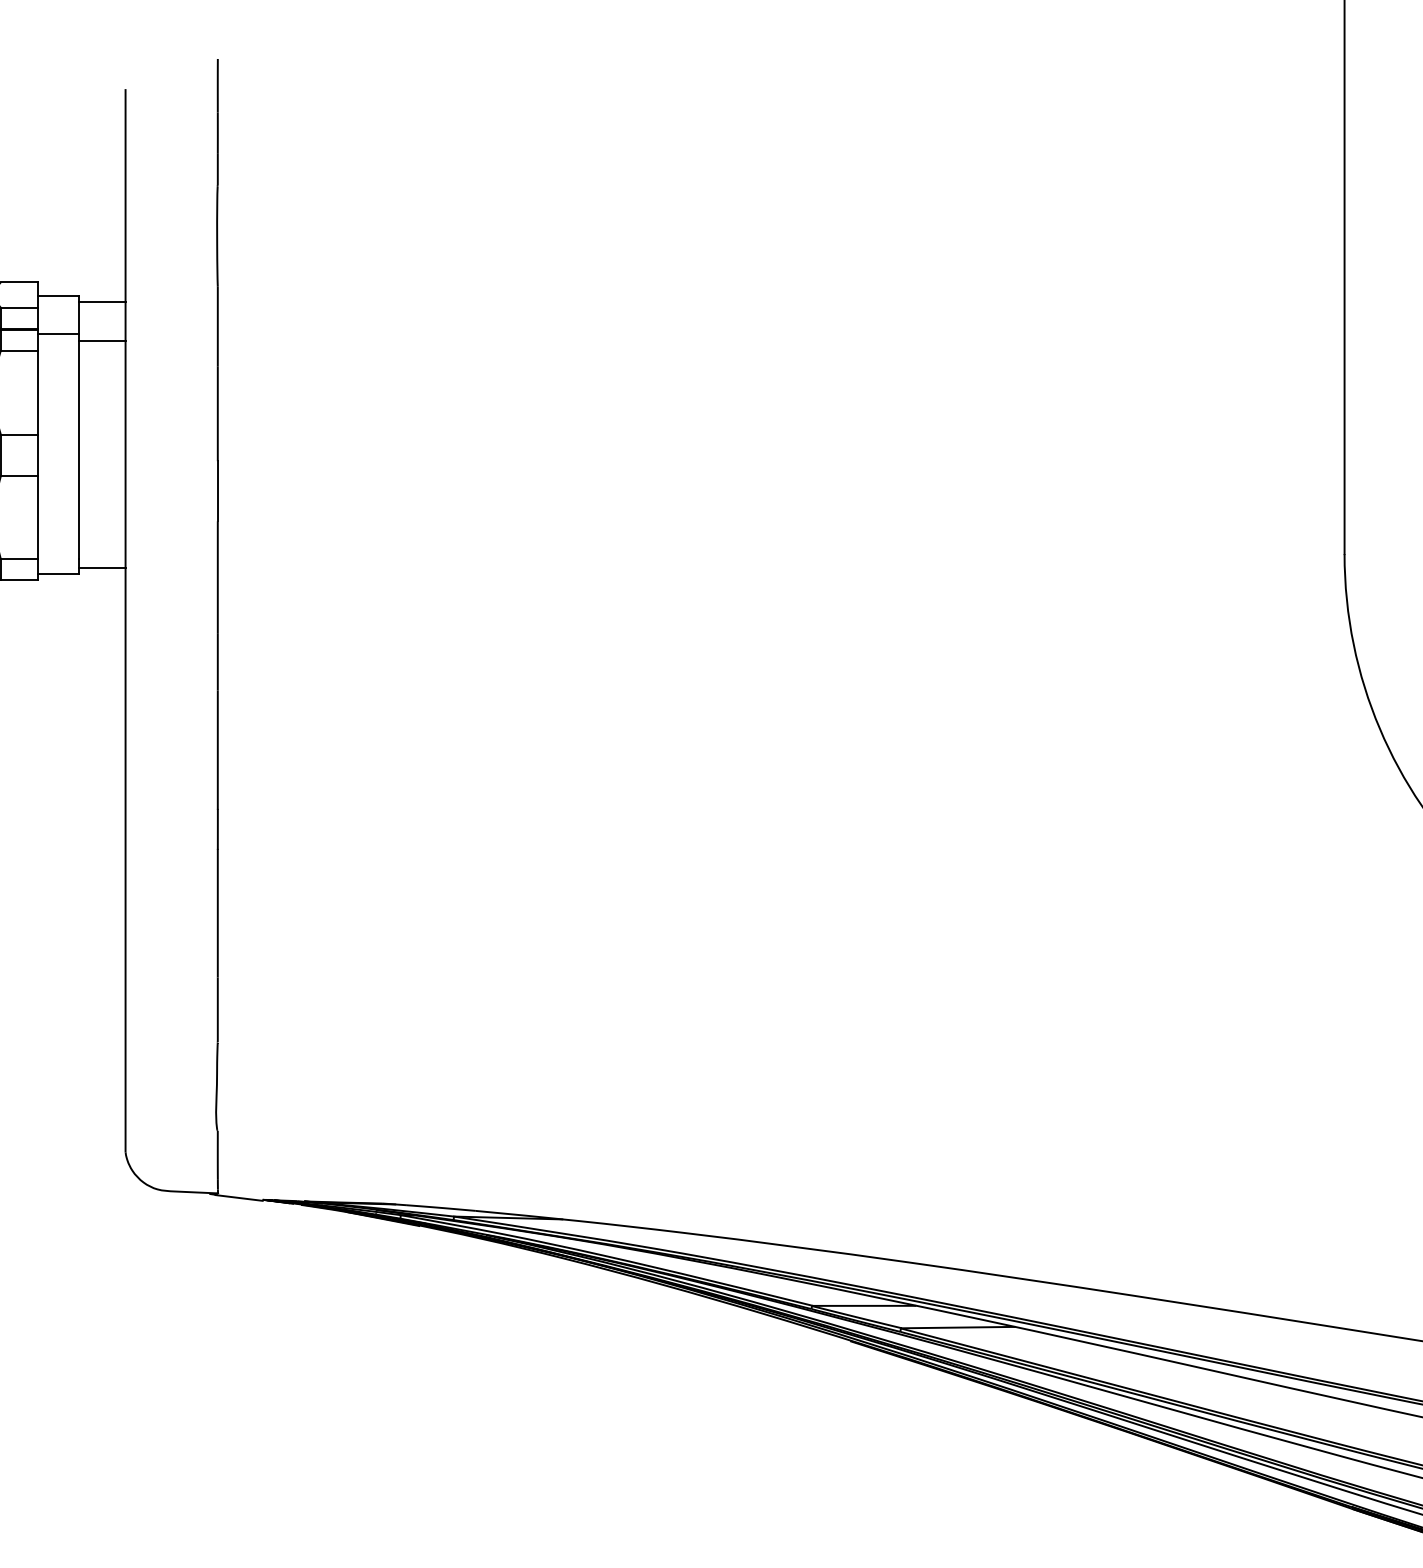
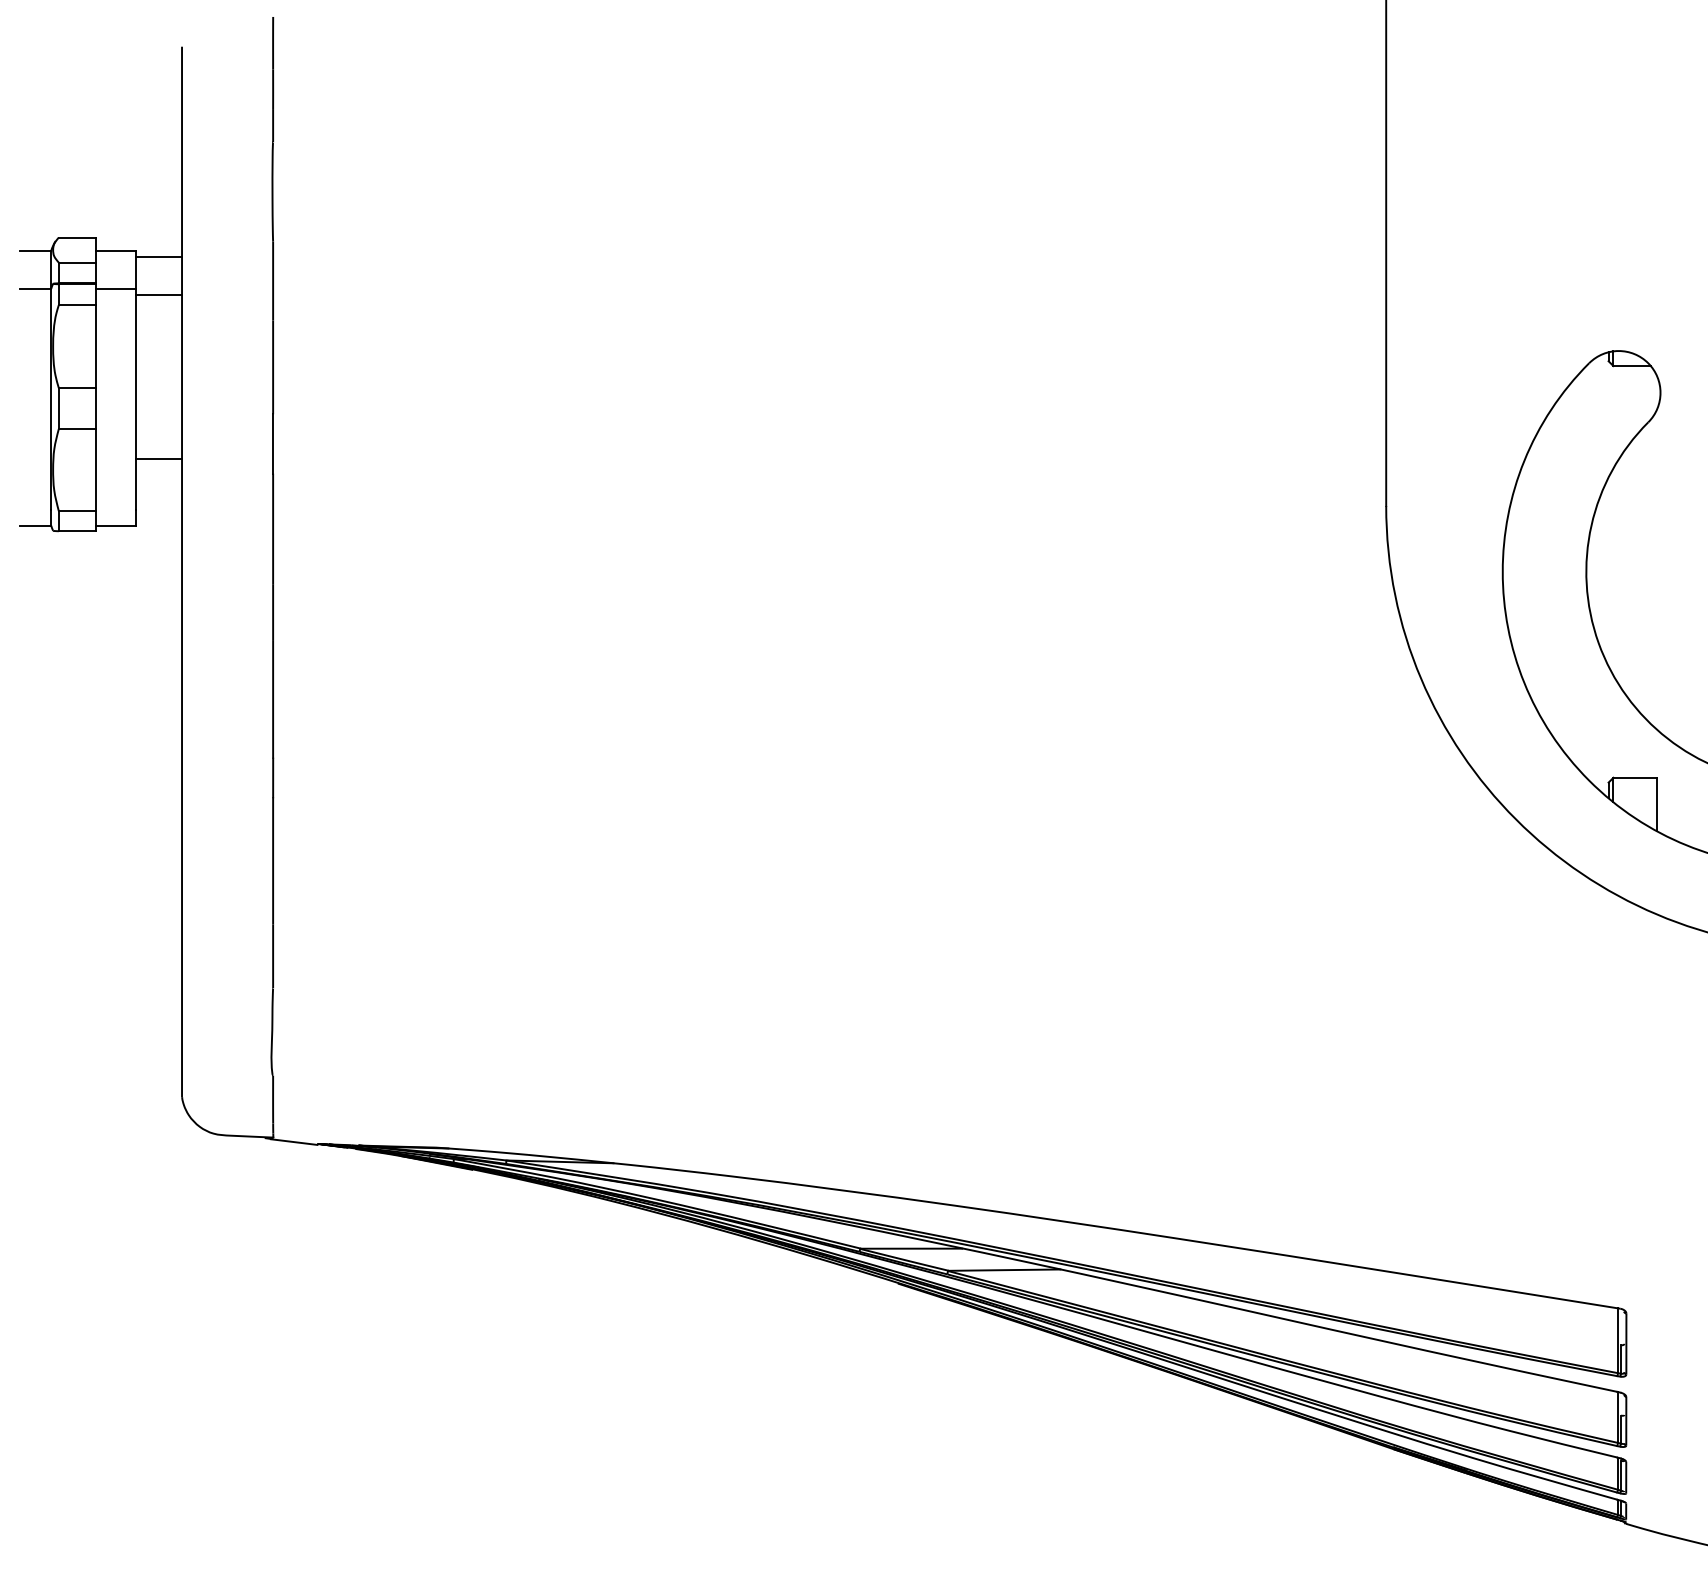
line: (102, 567) -> (159, 459), moved

